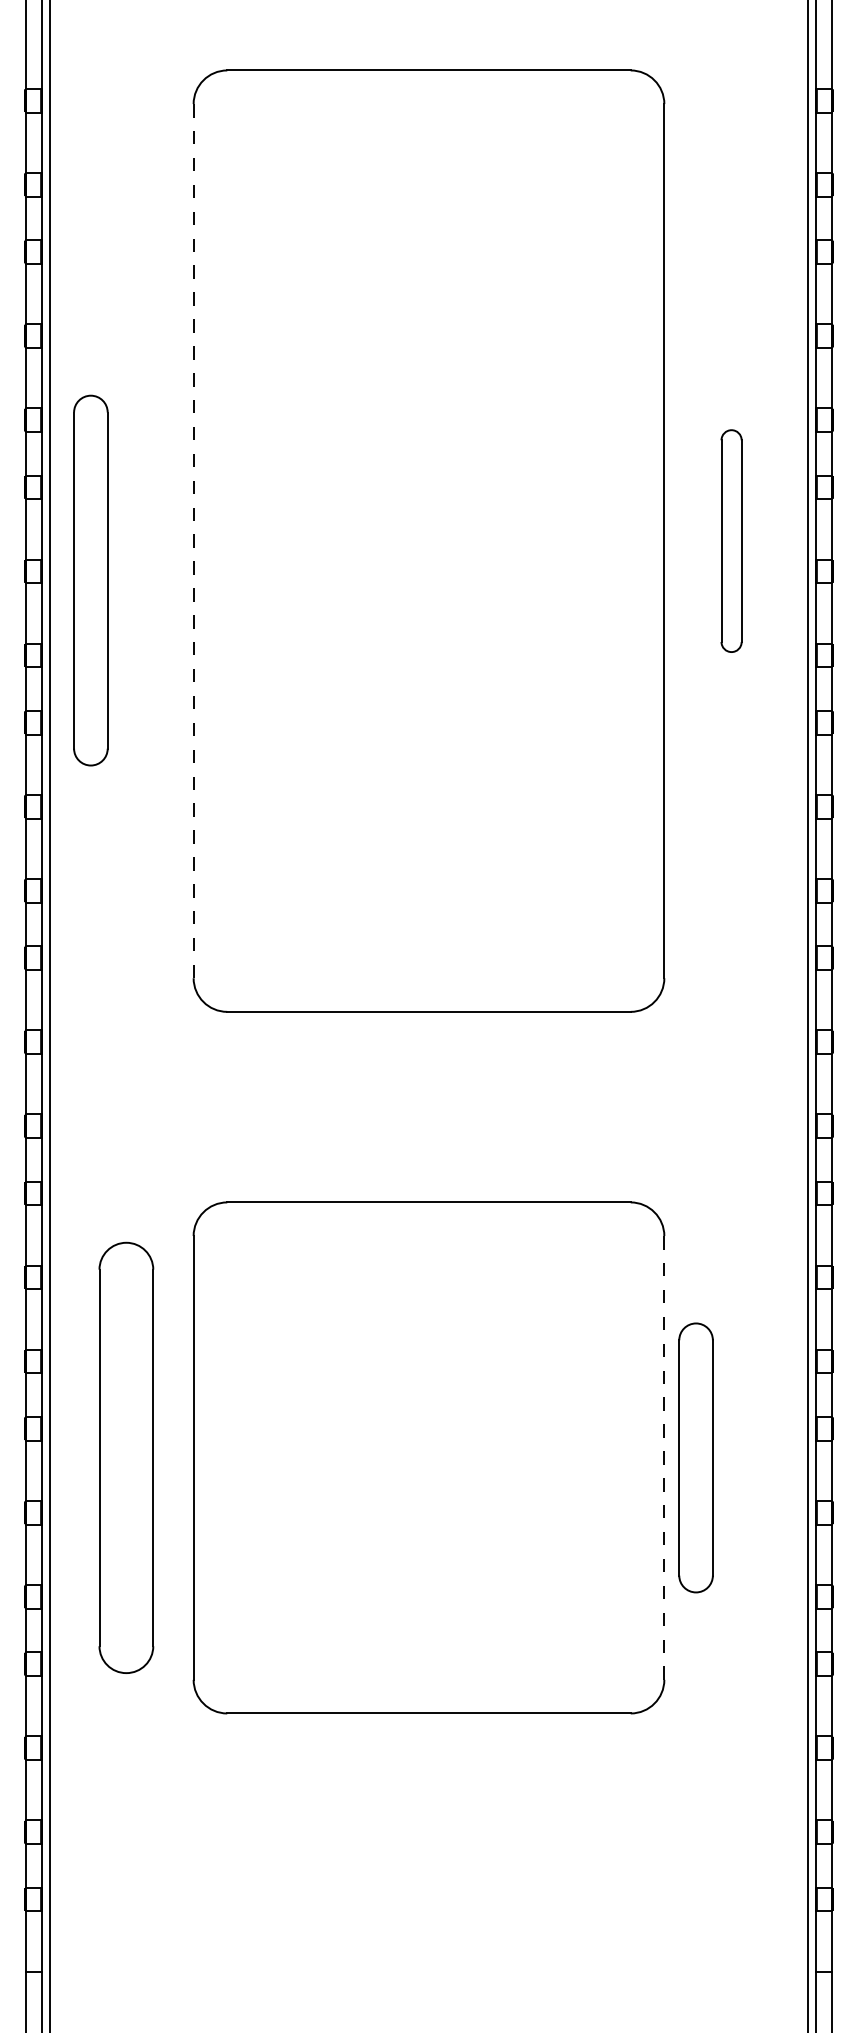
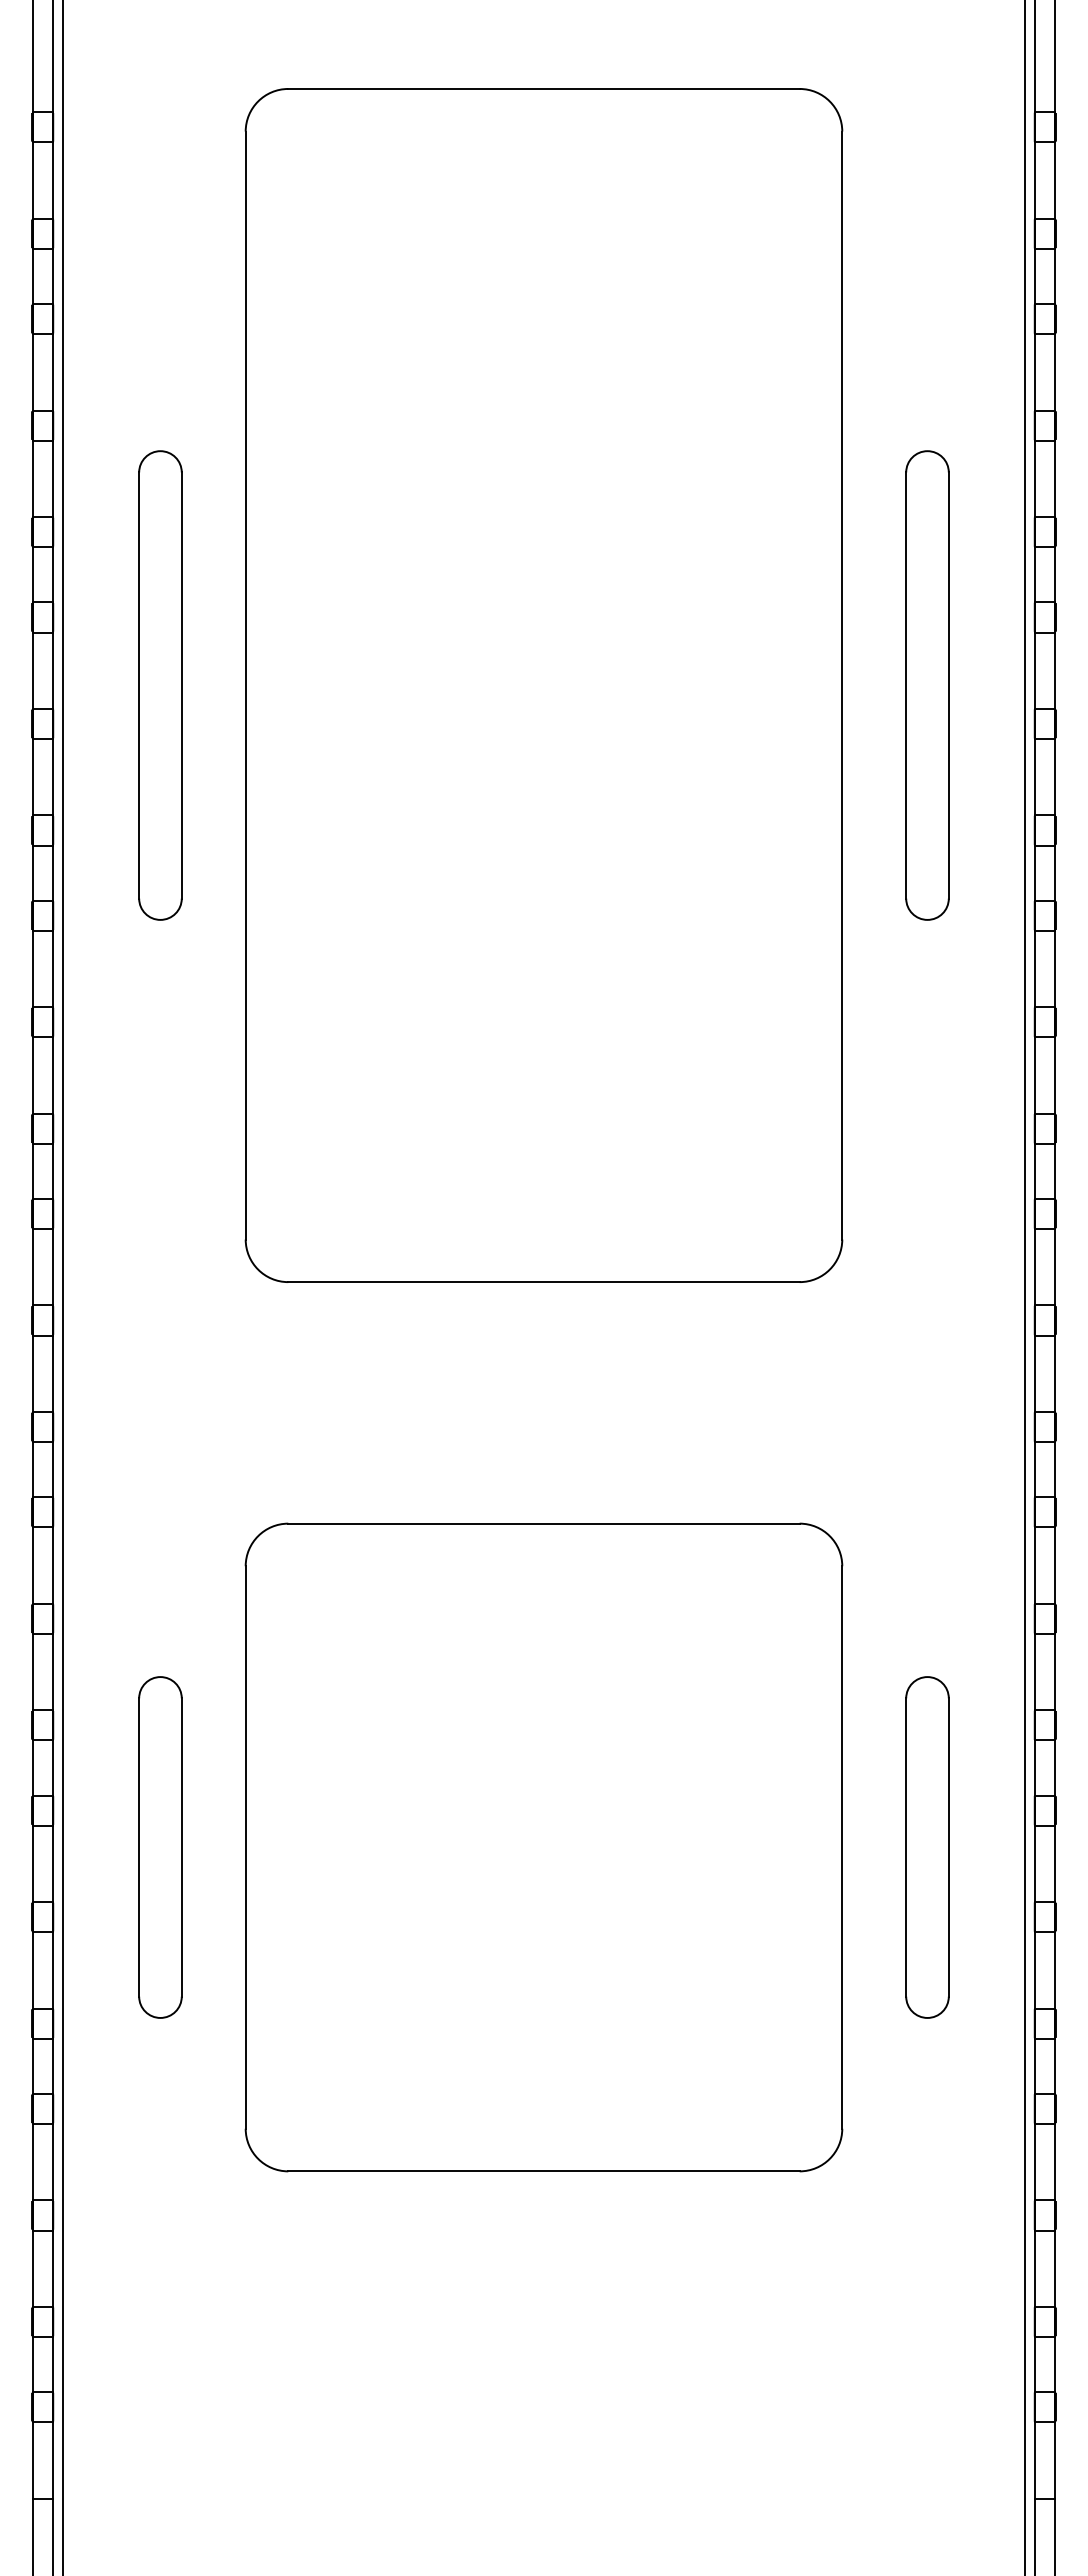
line: (193, 541) -> (245, 685), dashed -> solid
part: (731, 541) -> (927, 685), size x1.67
part: (90, 580) -> (160, 685), moved
part: (126, 1457) -> (160, 1847), size x0.62
part: (696, 1457) -> (927, 1847), moved
line: (664, 1458) -> (842, 1848), dashed -> solid

